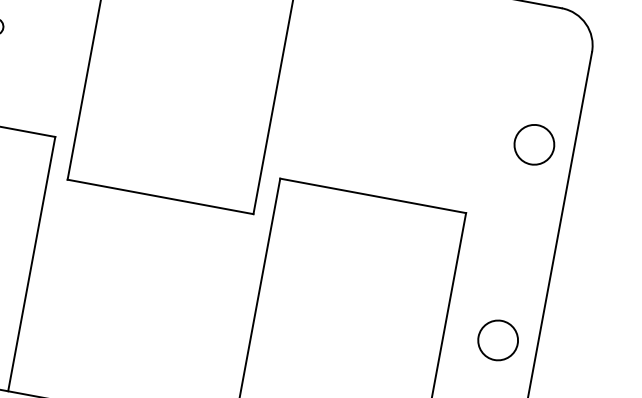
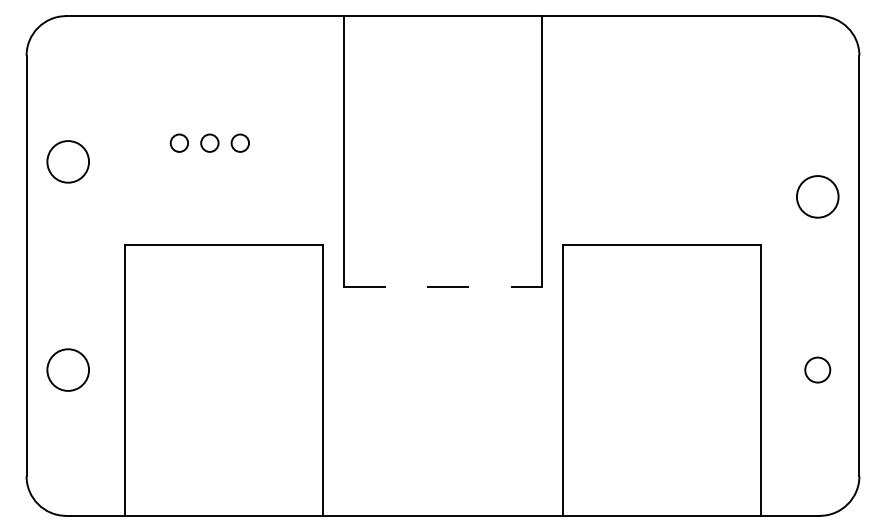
circle: (534, 144) -> (817, 196), moved
line: (161, 196) -> (443, 286), solid -> dashed
circle: (497, 339) -> (817, 369), size x0.6

